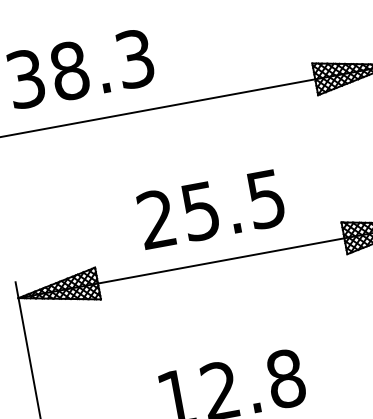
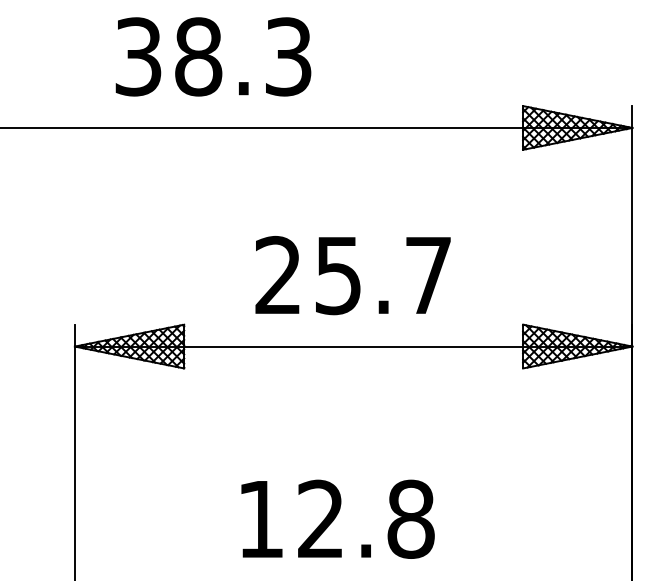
text: (266, 199) -> (428, 276), 25.5 -> 25.7

